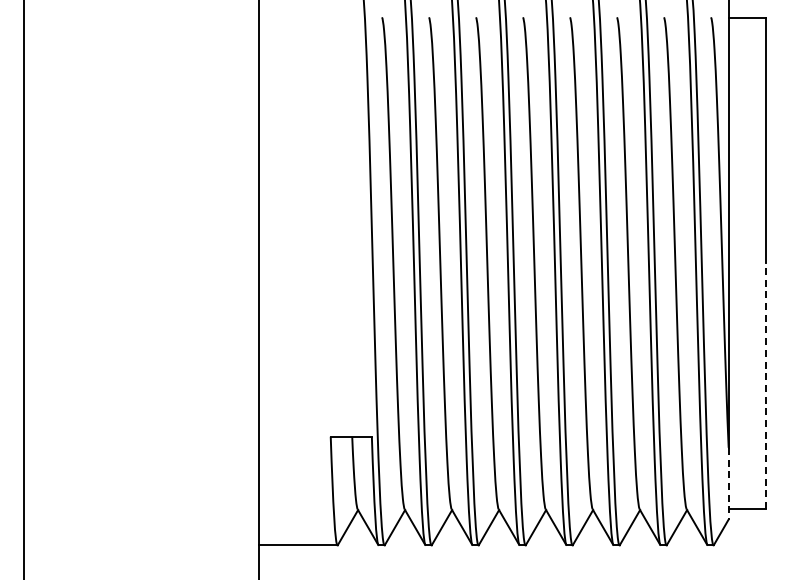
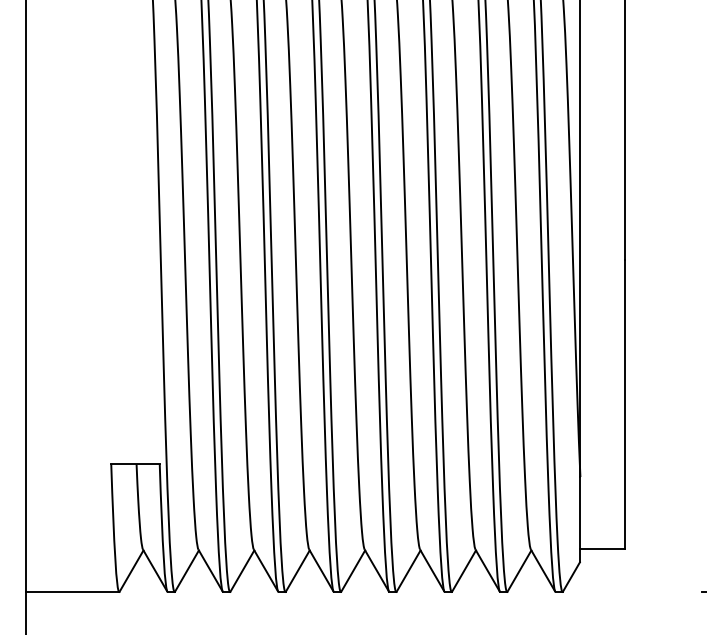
line: (766, 386) -> (625, 404), dashed -> solid
line: (728, 483) -> (580, 519), dashed -> solid

